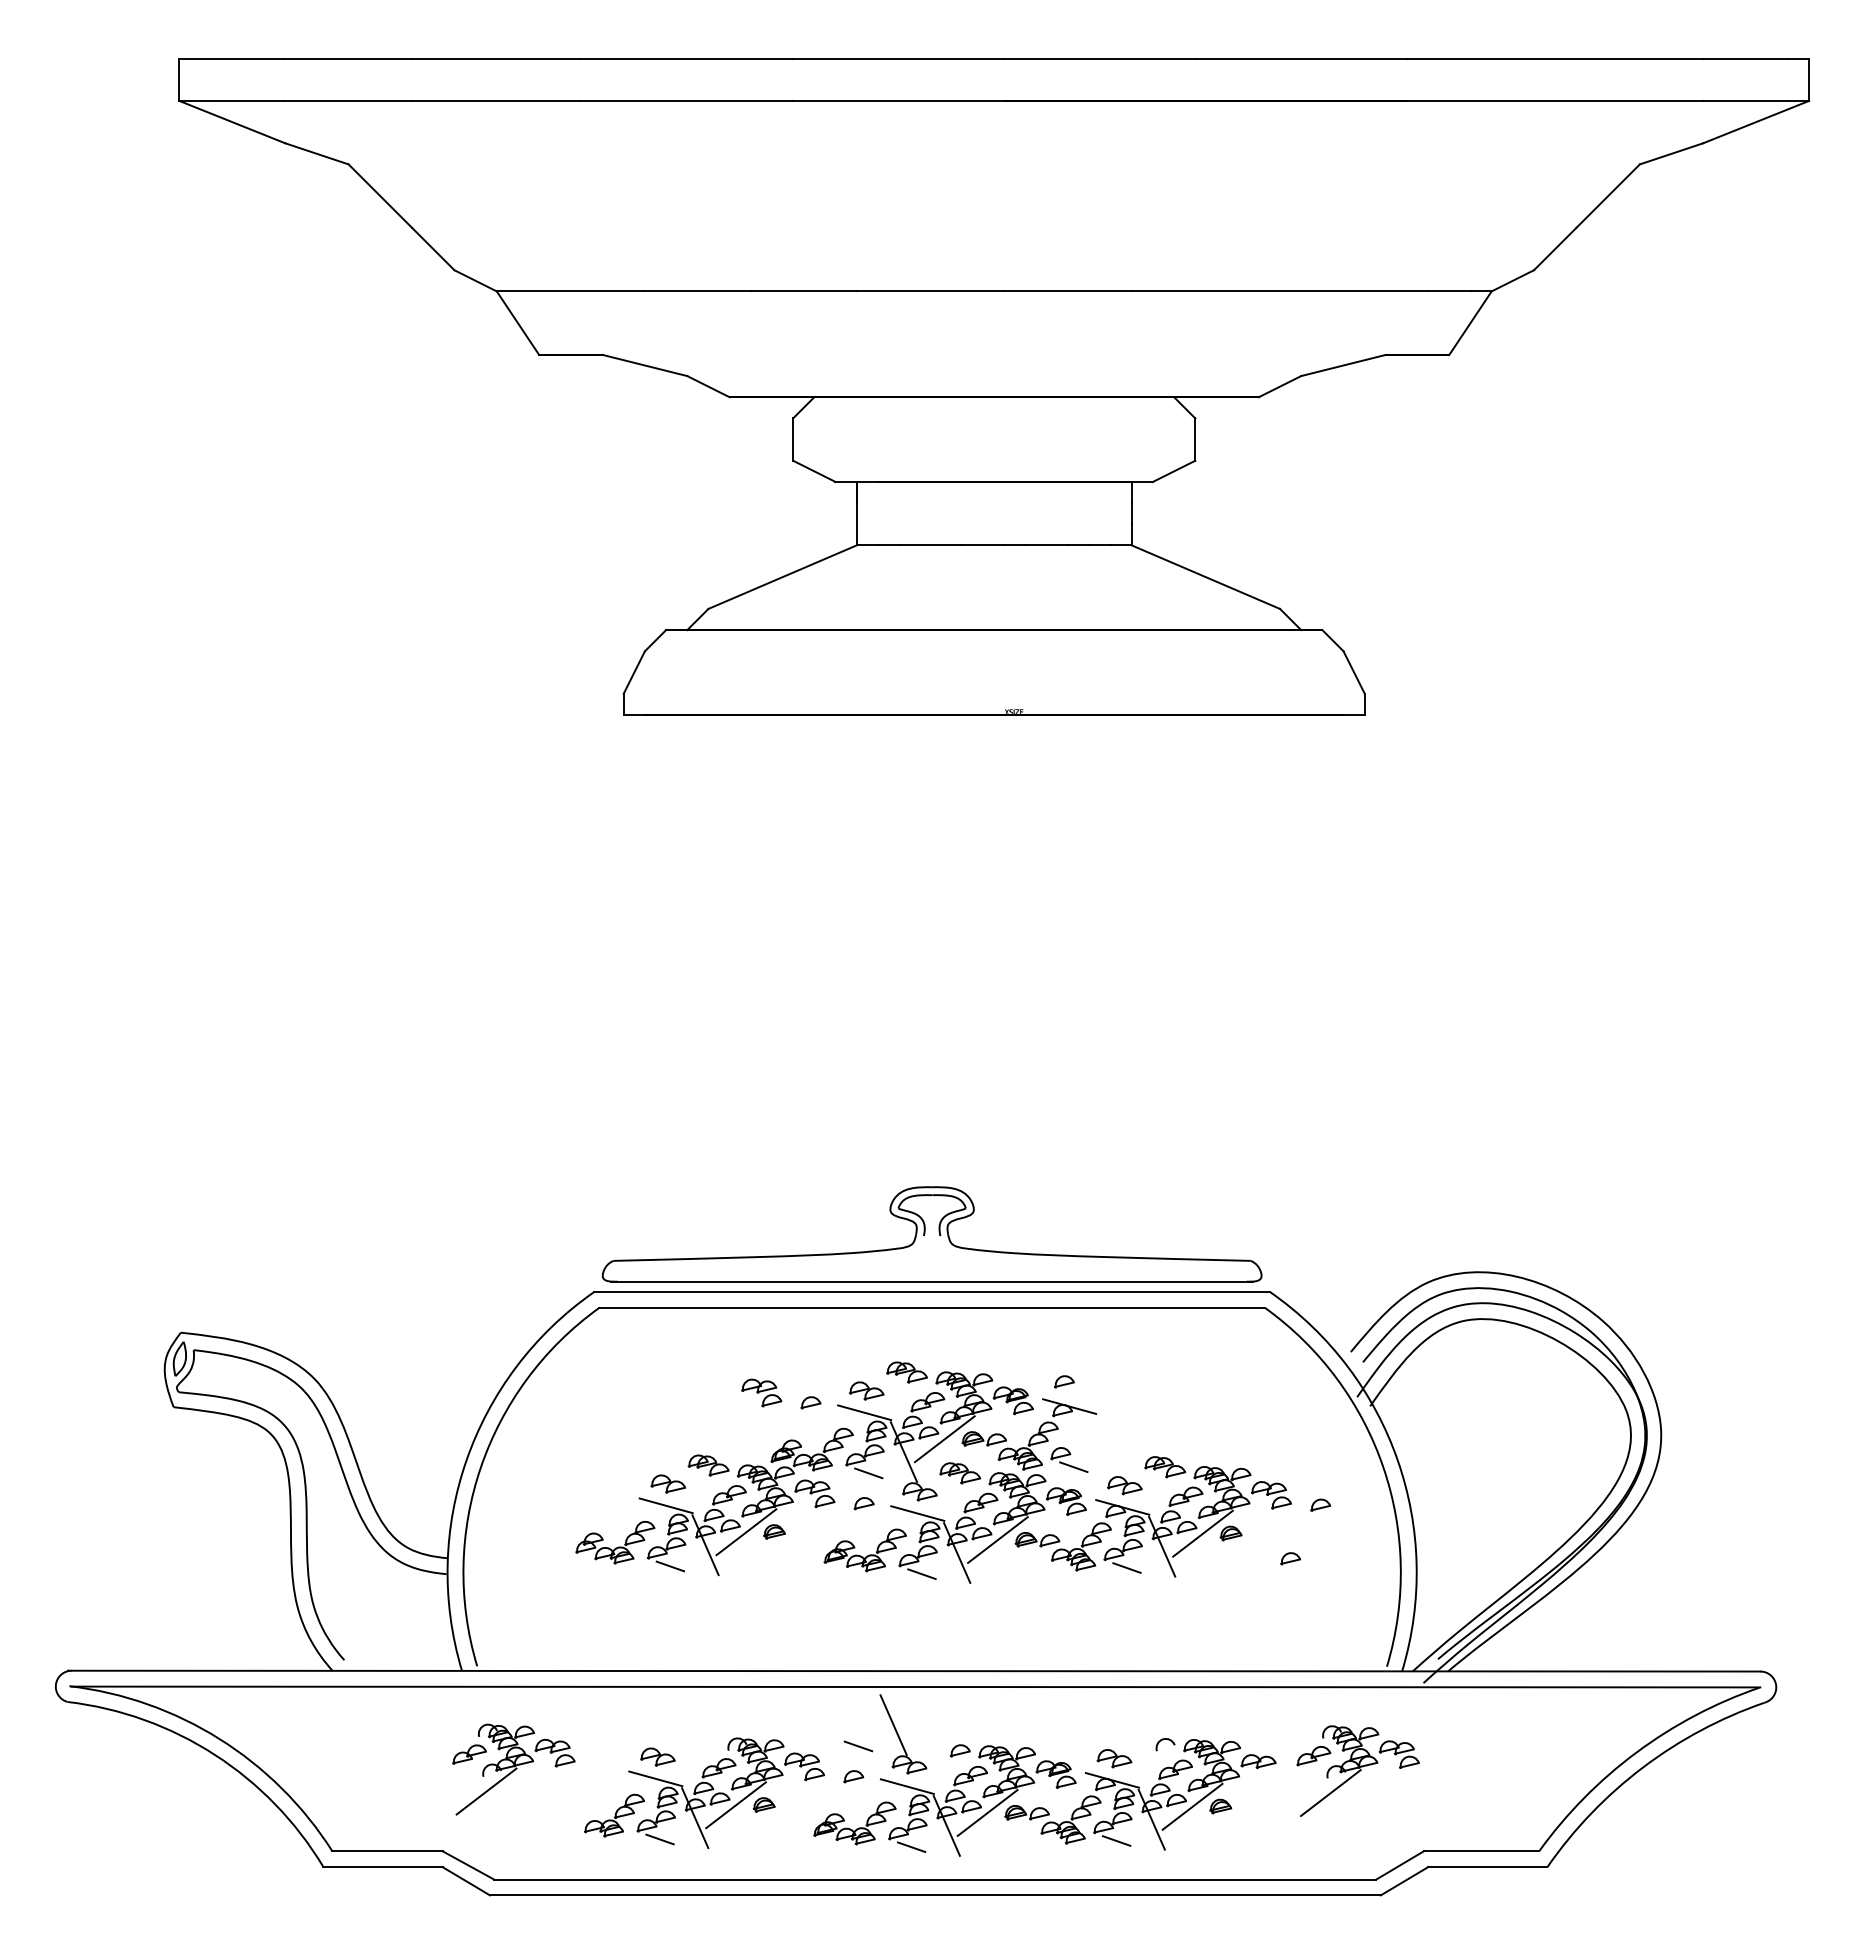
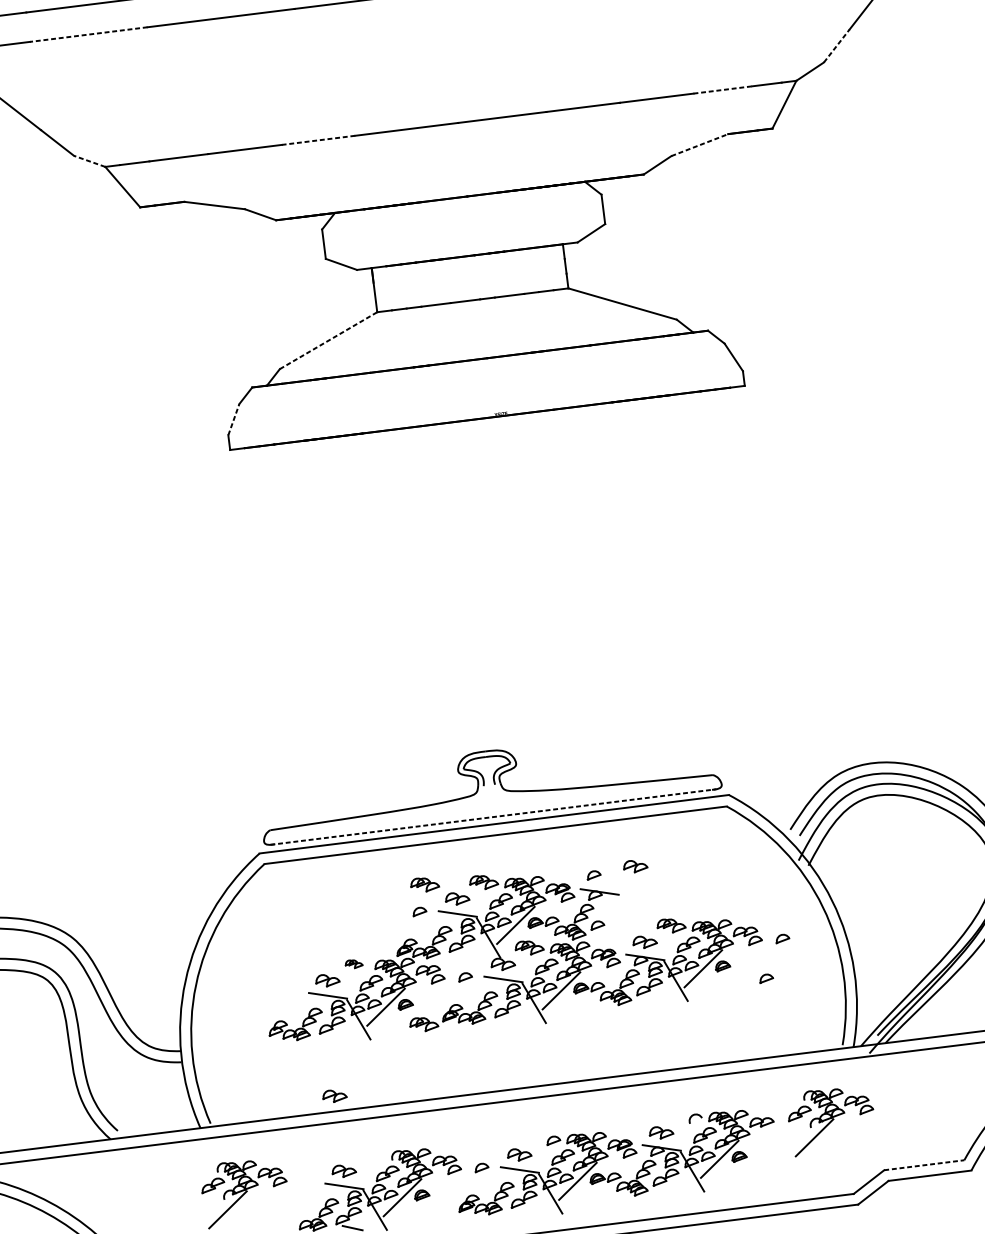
line: (496, 100) -> (88, 34), solid -> dashed
line: (1555, 249) -> (837, 46), solid -> dashed
line: (475, 280) -> (89, 161), solid -> dashed
line: (803, 291) -> (318, 140), solid -> dashed
line: (1386, 291) -> (723, 89), solid -> dashed
line: (1343, 365) -> (699, 145), solid -> dashed
line: (782, 577) -> (328, 340), solid -> dashed
line: (634, 672) -> (233, 419), solid -> dashed
line: (932, 1281) -> (493, 816), solid -> dashed
part: (822, 1365) -> (424, 884), added
part: (1124, 1376) -> (635, 866), added
part: (761, 1392) -> (384, 908), removed
part: (708, 1465) -> (353, 964), size x0.6
line: (1073, 1467) -> (607, 933), removed
line: (868, 1473) -> (465, 955), removed
part: (796, 1563) -> (423, 1024), added
line: (670, 1566) -> (336, 1037), removed
line: (1126, 1567) -> (653, 998), removed
line: (921, 1574) -> (511, 1021), removed
part: (657, 1648) -> (334, 1095), added
line: (893, 1725) -> (504, 1128), removed
line: (858, 1746) -> (482, 1146), removed
line: (1116, 1840) -> (669, 1189), removed
line: (911, 1846) -> (527, 1211), removed
line: (1481, 1851) -> (924, 1165), solid -> dashed

